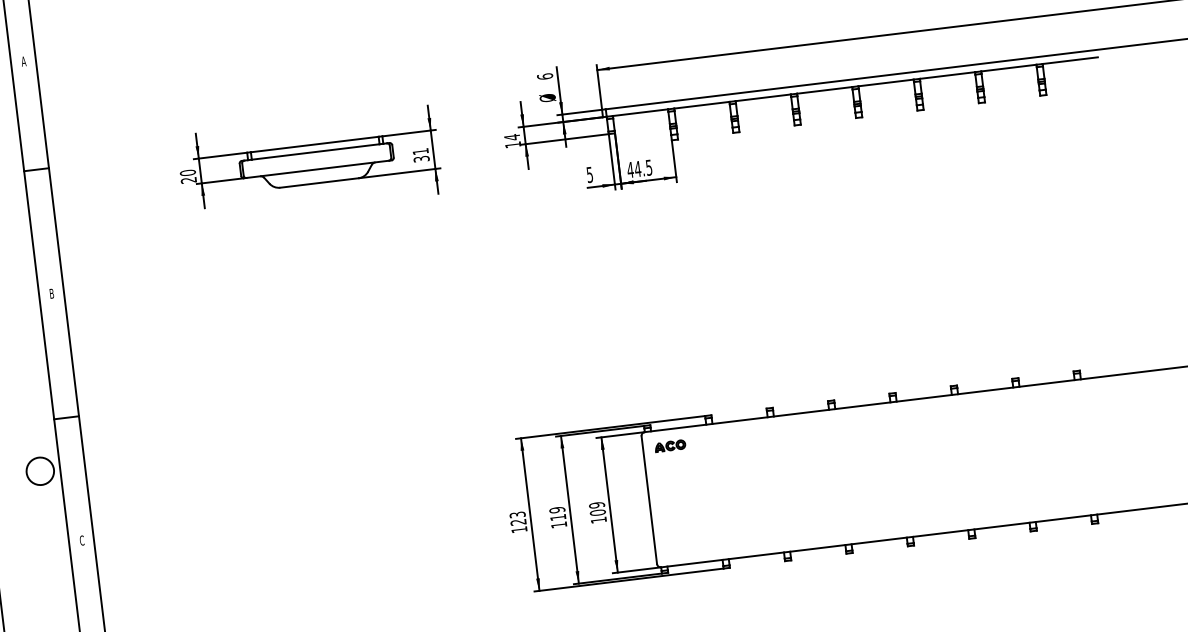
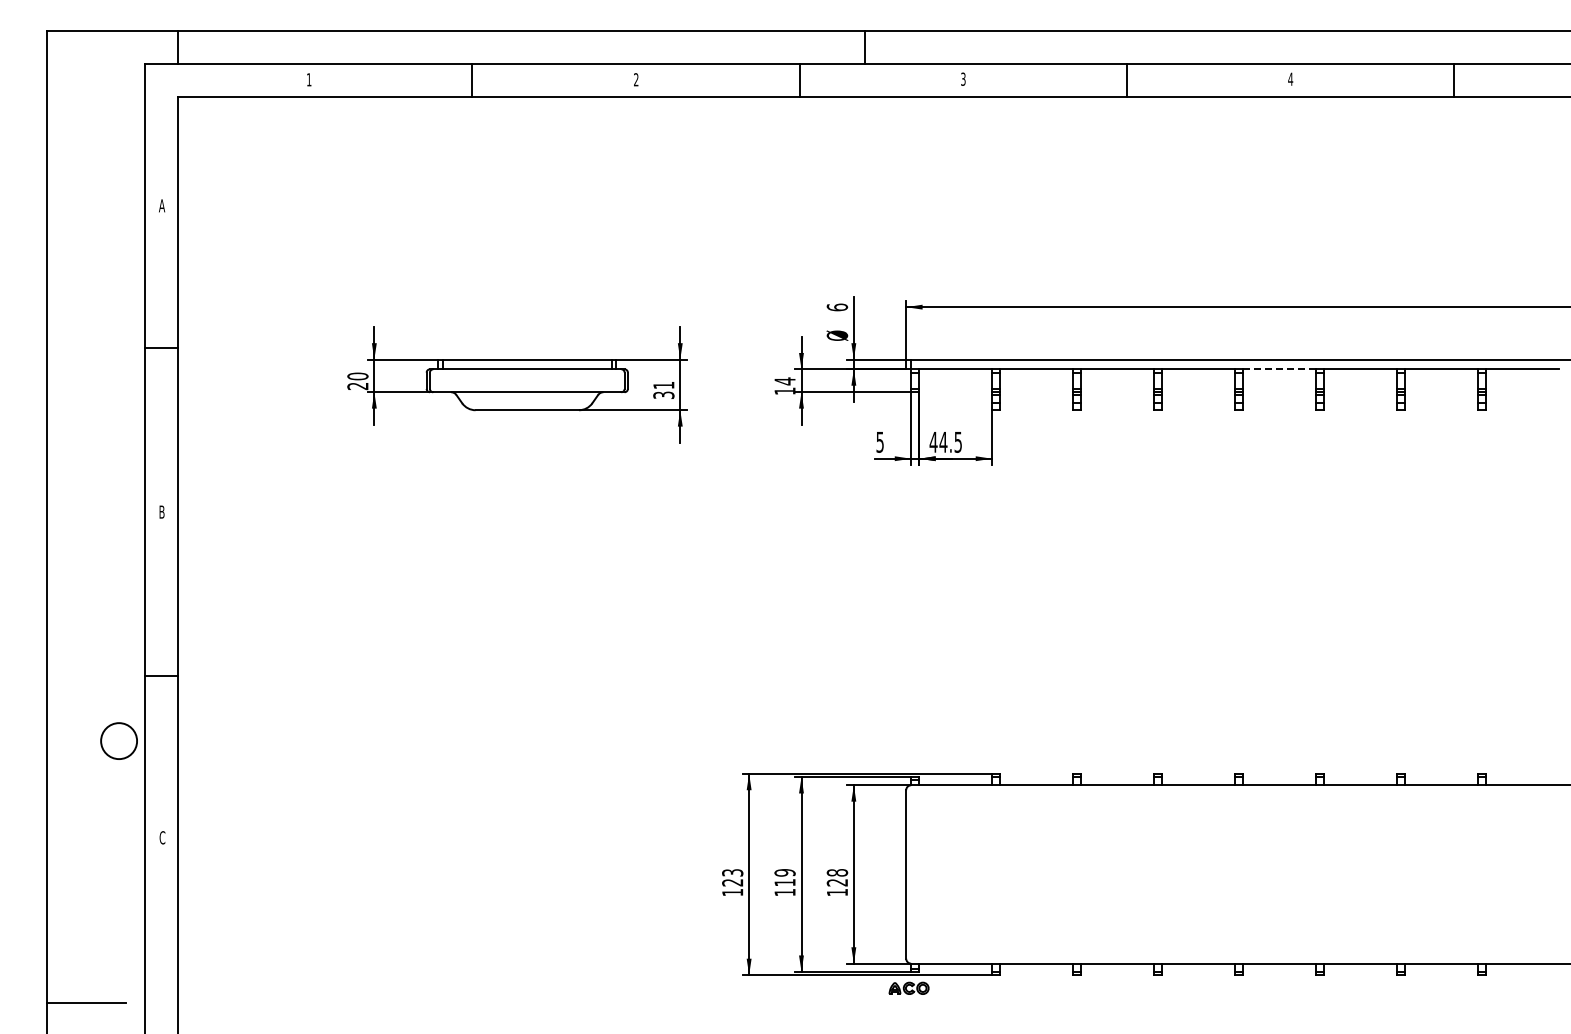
line: (886, 83) -> (1279, 369), solid -> dashed
part: (669, 445) -> (908, 987), moved
text: (597, 508) -> (837, 877), 109 -> 128

